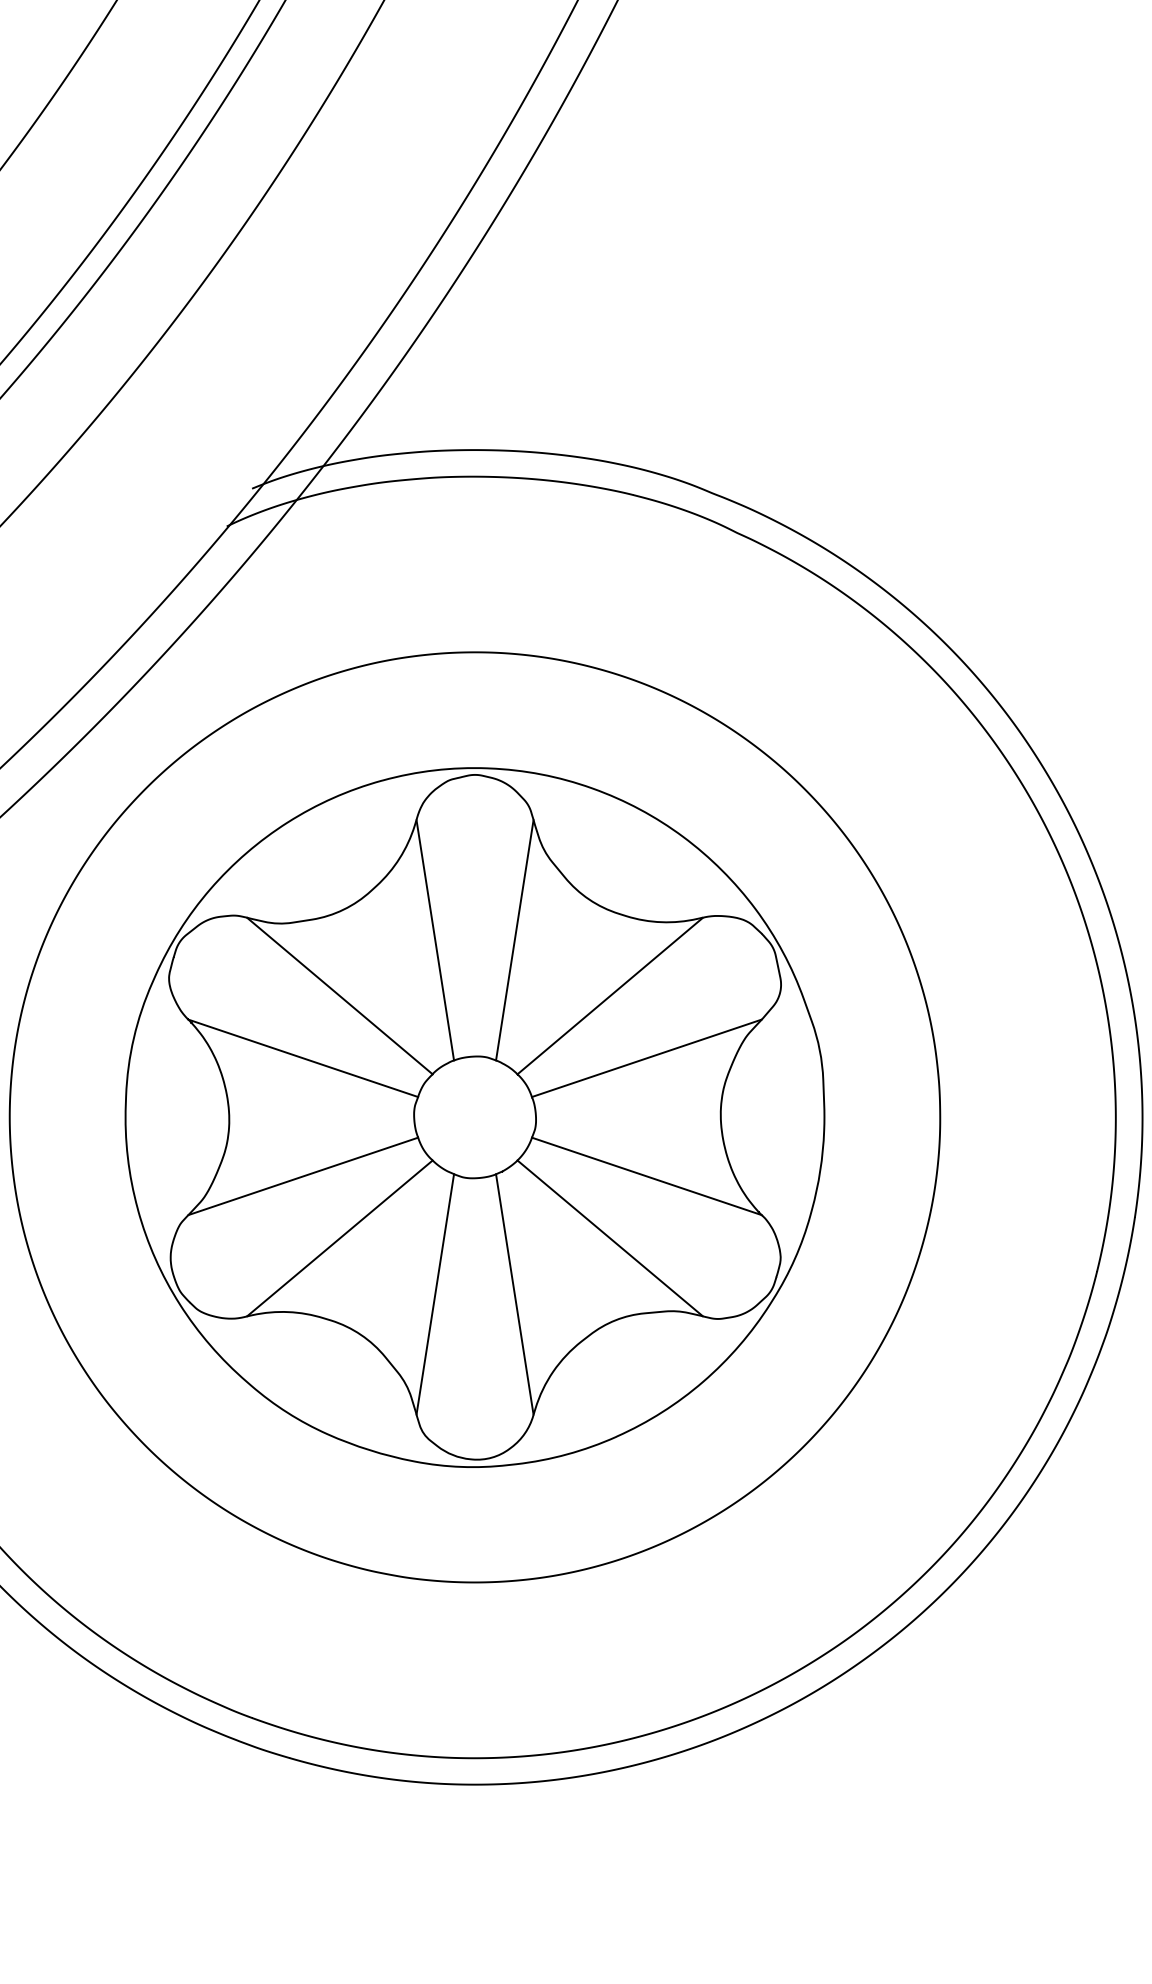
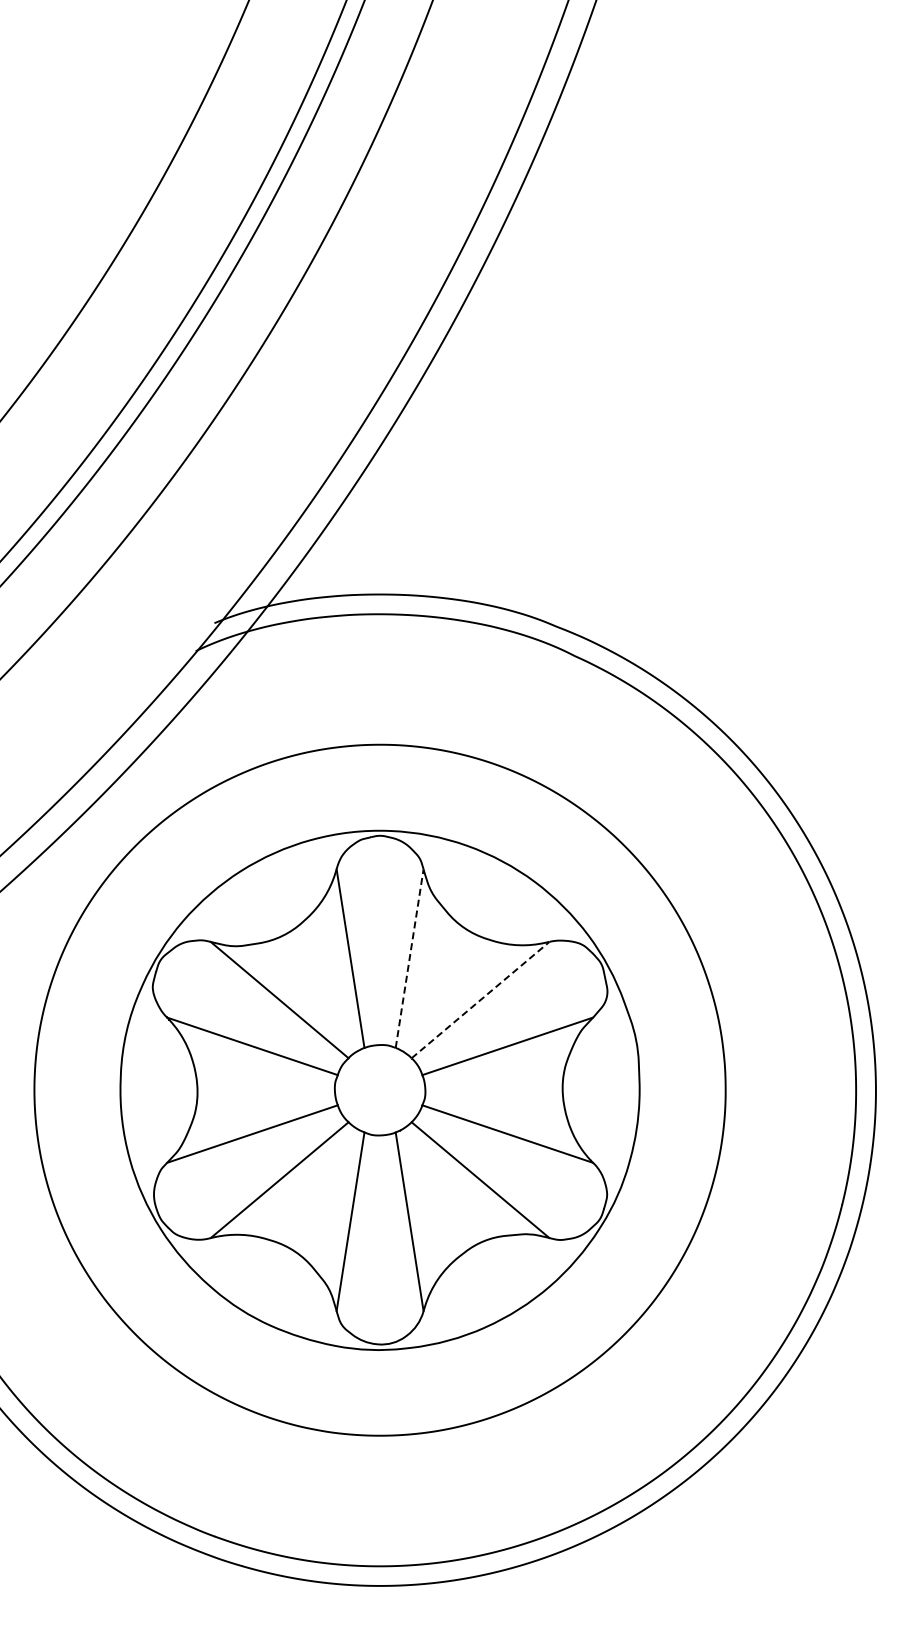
line: (514, 940) -> (409, 958), solid -> dashed
line: (610, 995) -> (480, 999), solid -> dashed

